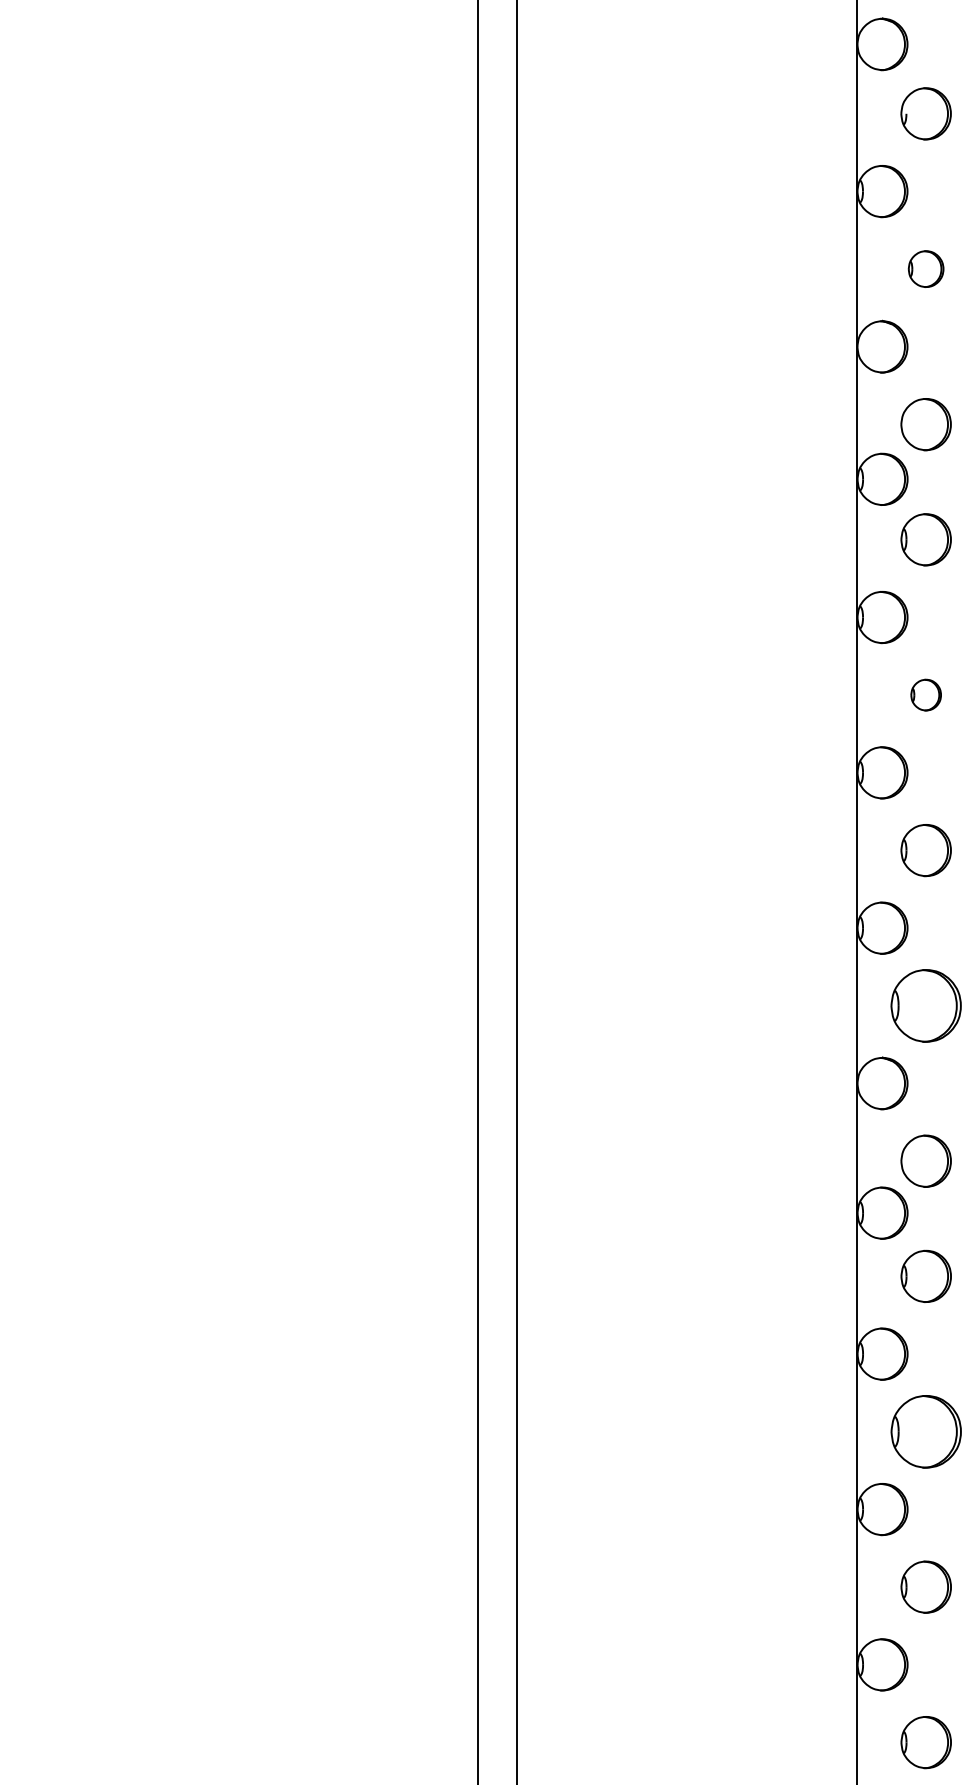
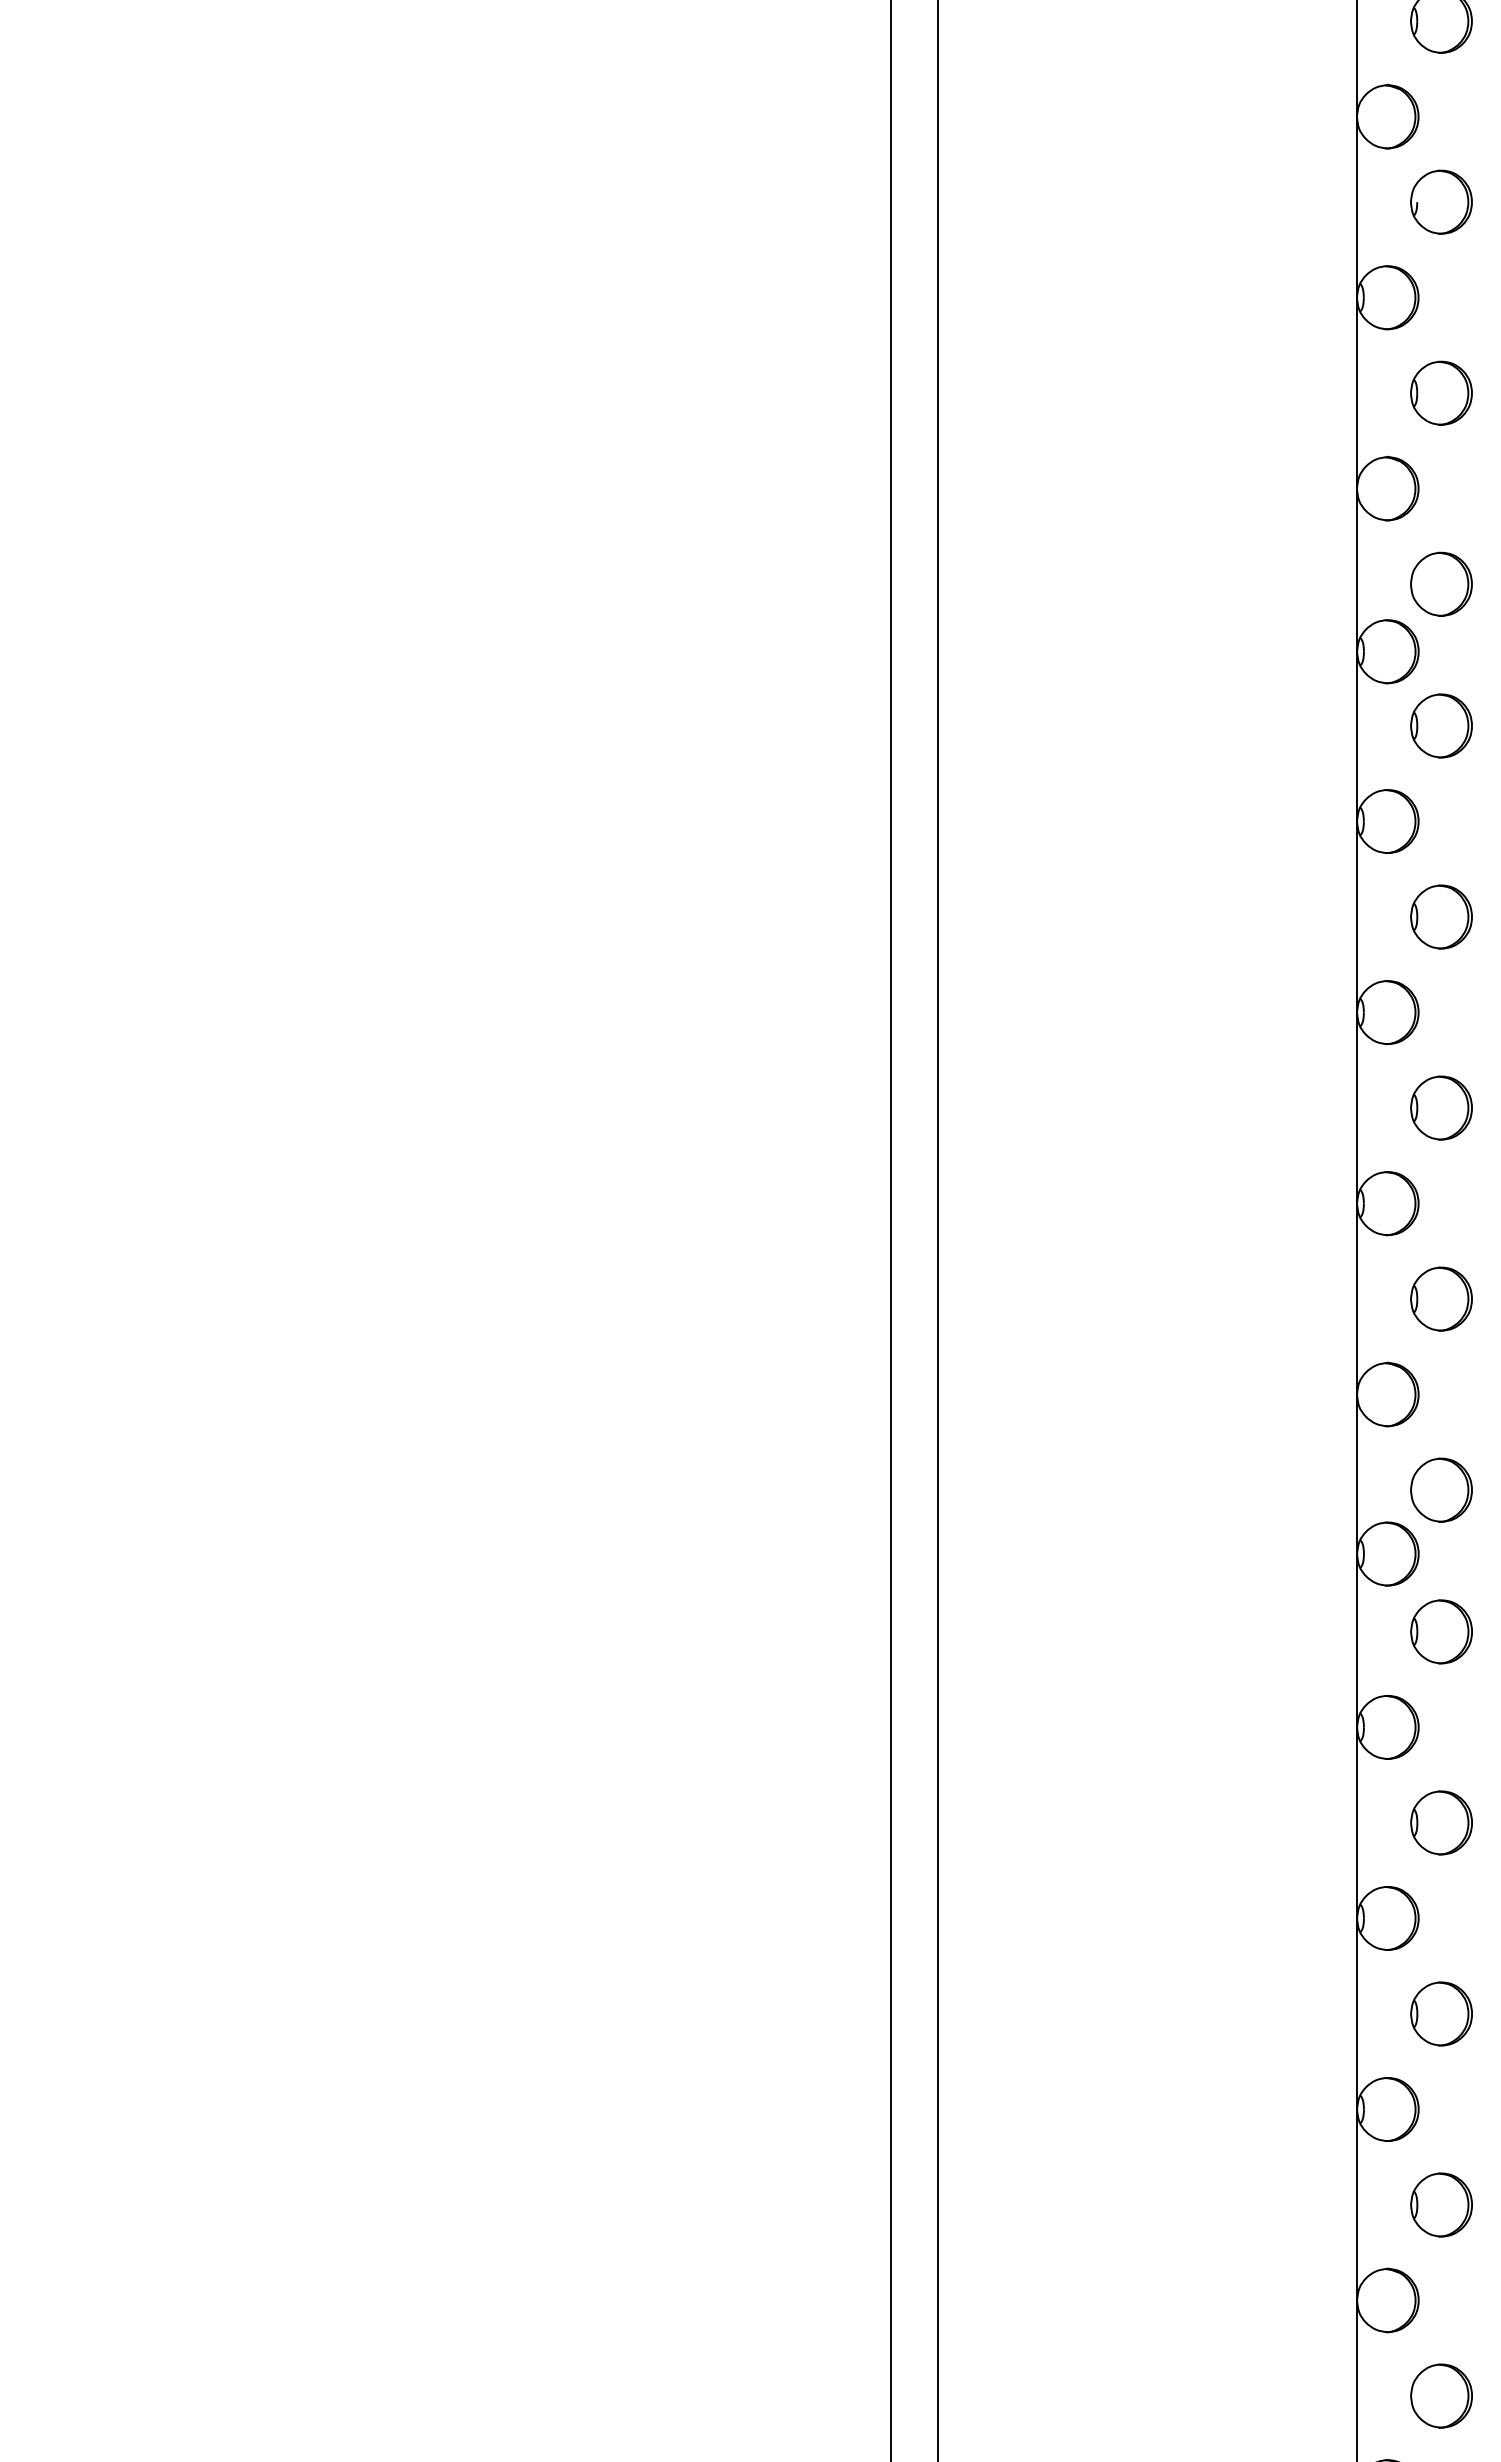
part: (926, 268) -> (1441, 392), size x1.43
part: (926, 694) -> (1441, 916), size x1.67
part: (926, 1005) -> (1441, 1298), size x0.71
part: (926, 1431) -> (1441, 1822), size x0.71

